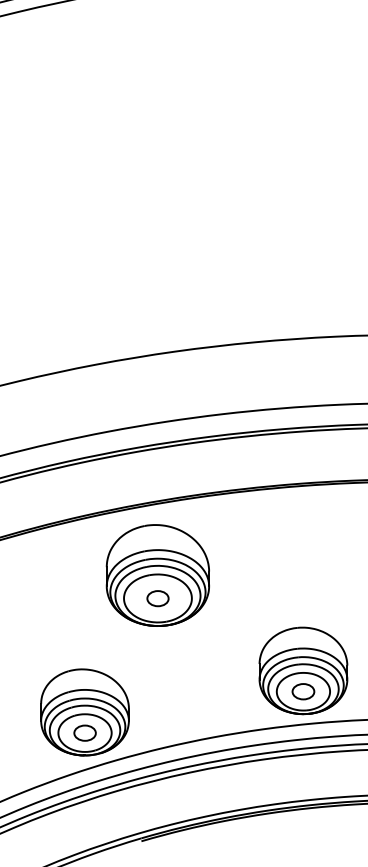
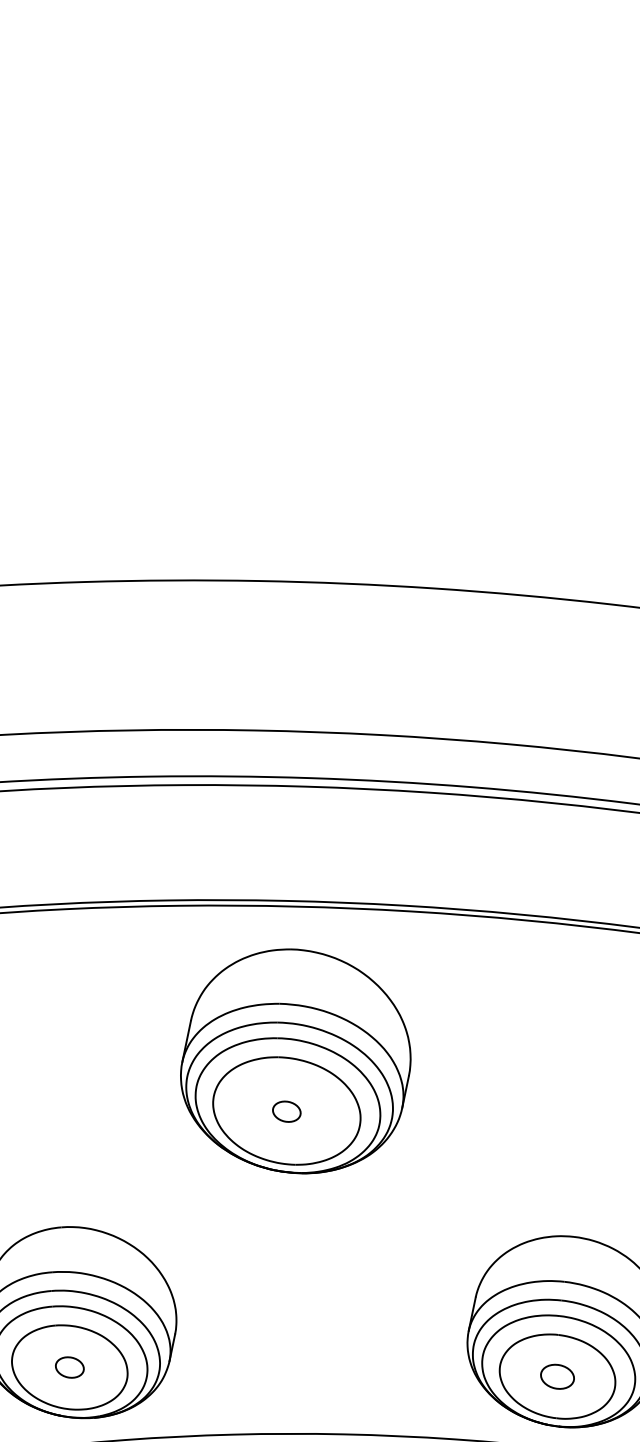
part: (157, 598) -> (285, 1110), size x0.6
part: (303, 691) -> (557, 1376), size x0.7
part: (84, 732) -> (68, 1365), size x0.6

